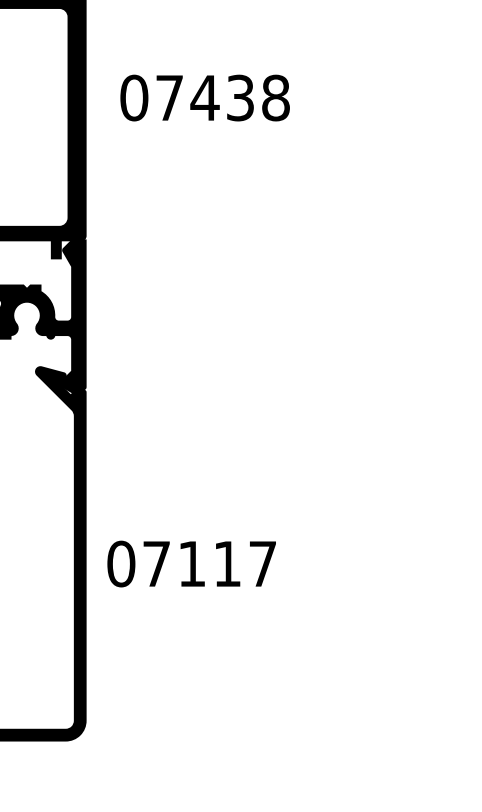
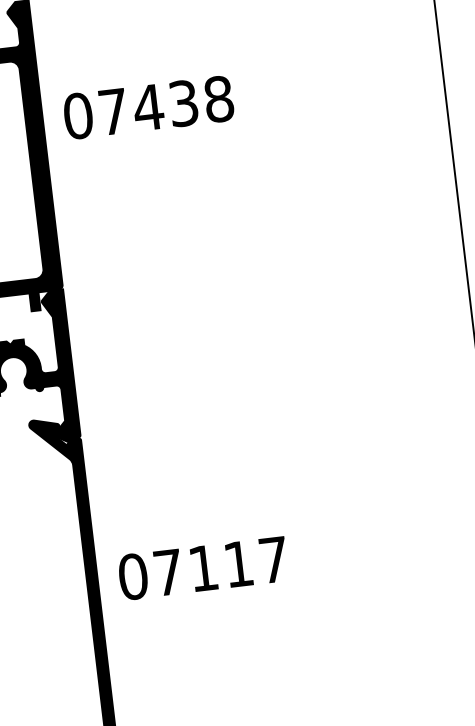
text: (204, 97) -> (147, 107), moved
text: (191, 563) -> (202, 567), moved

